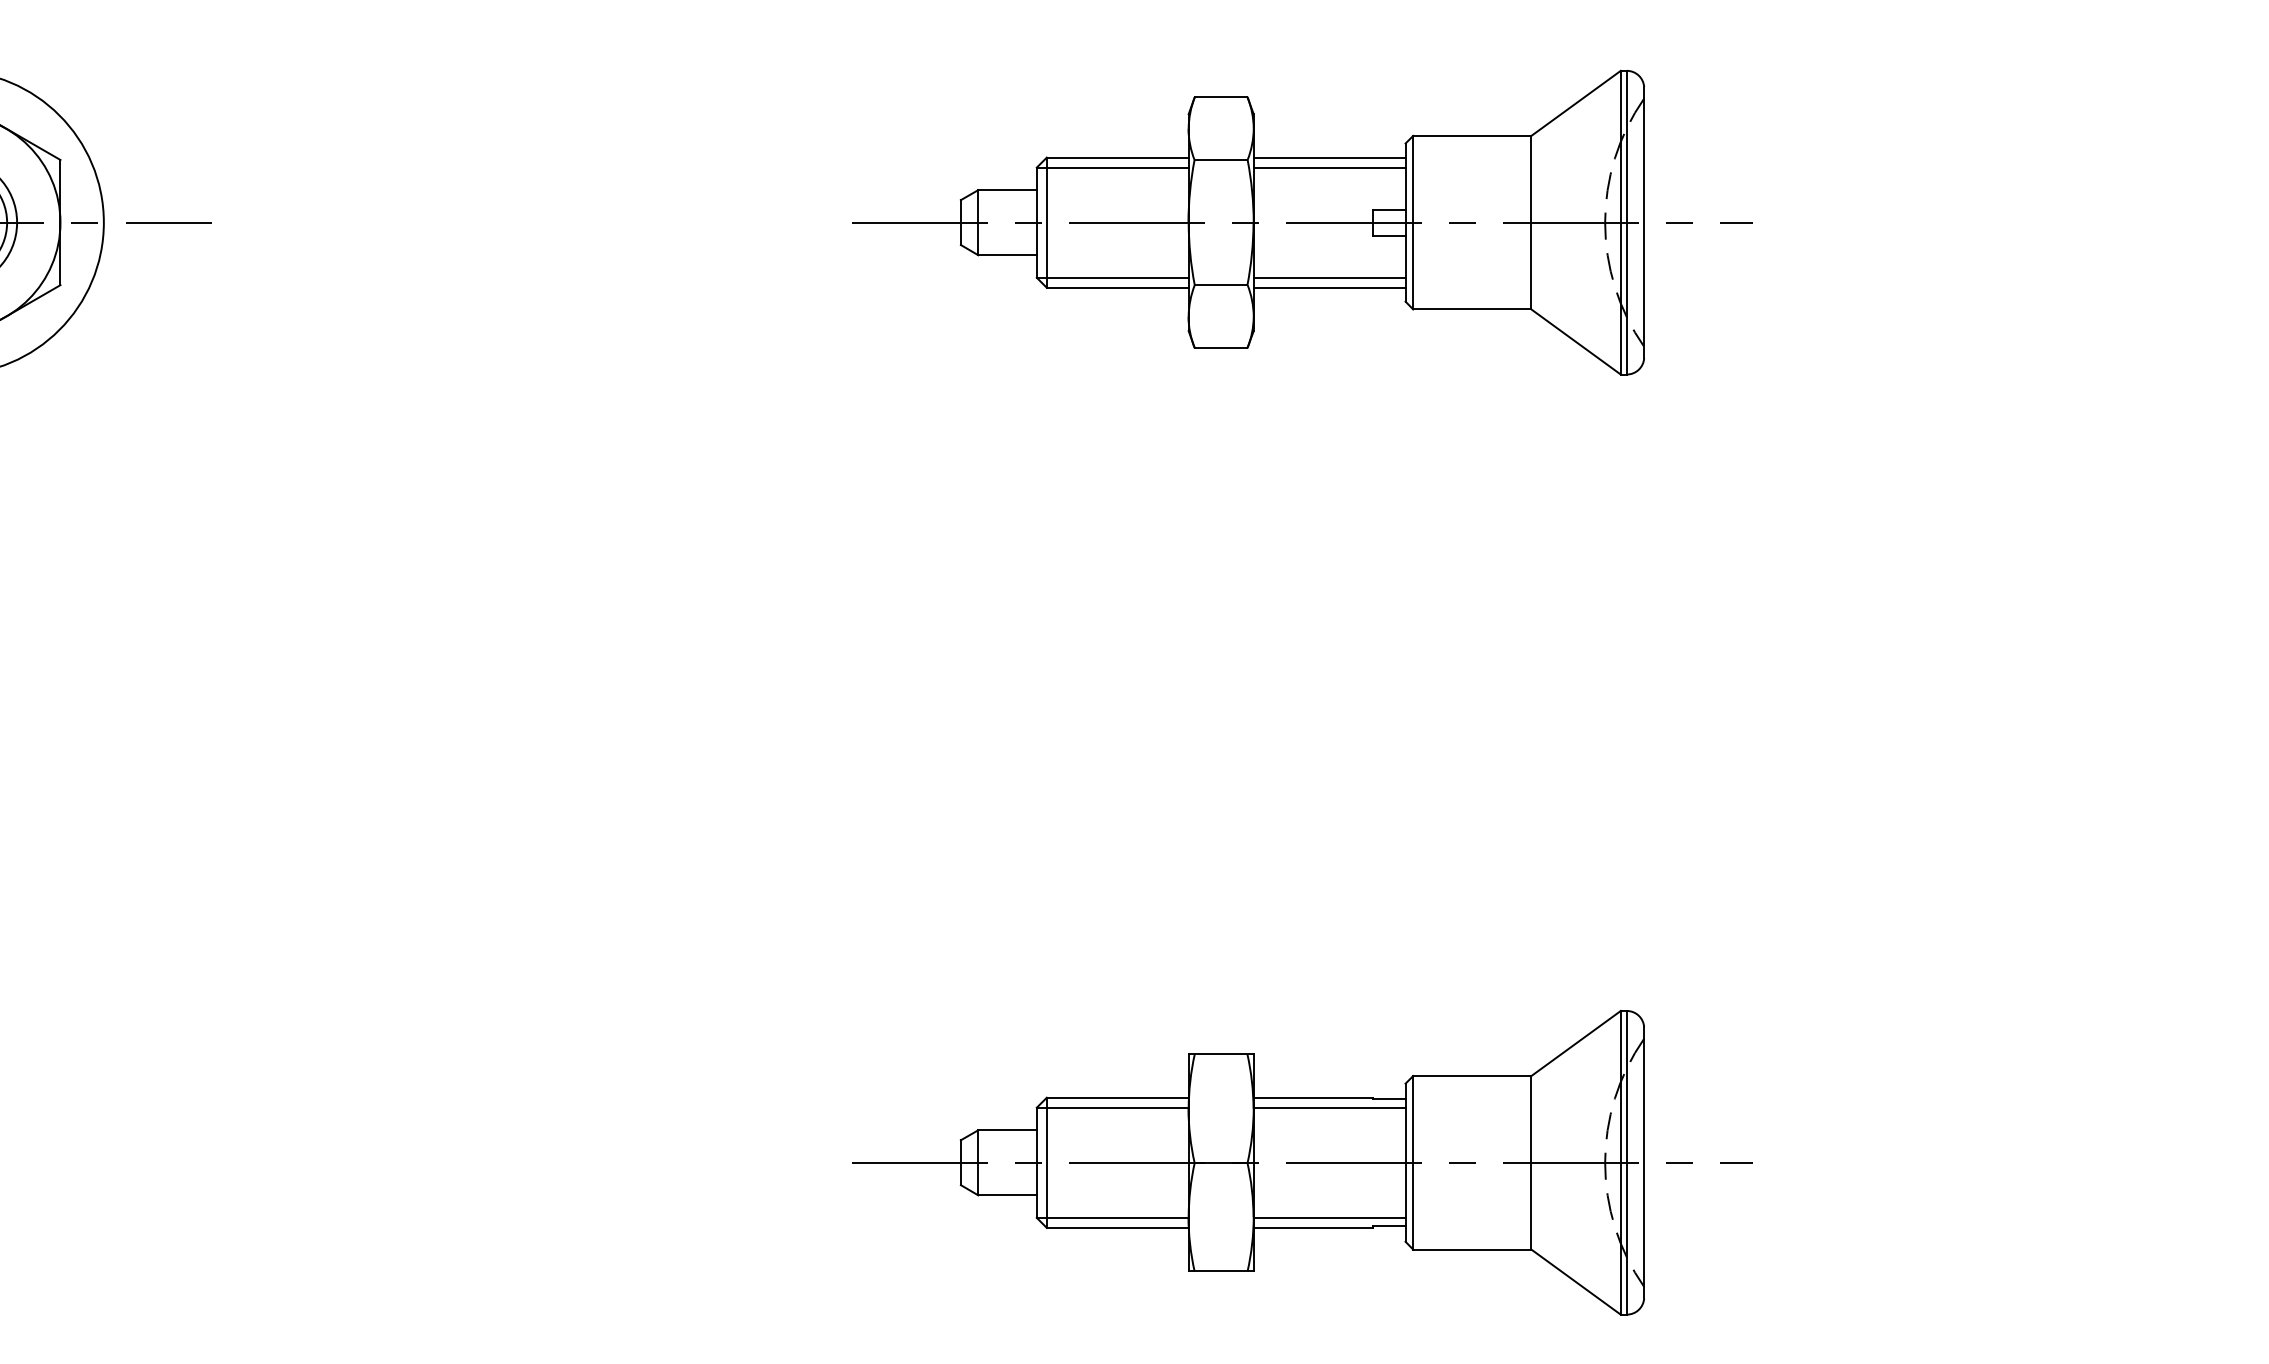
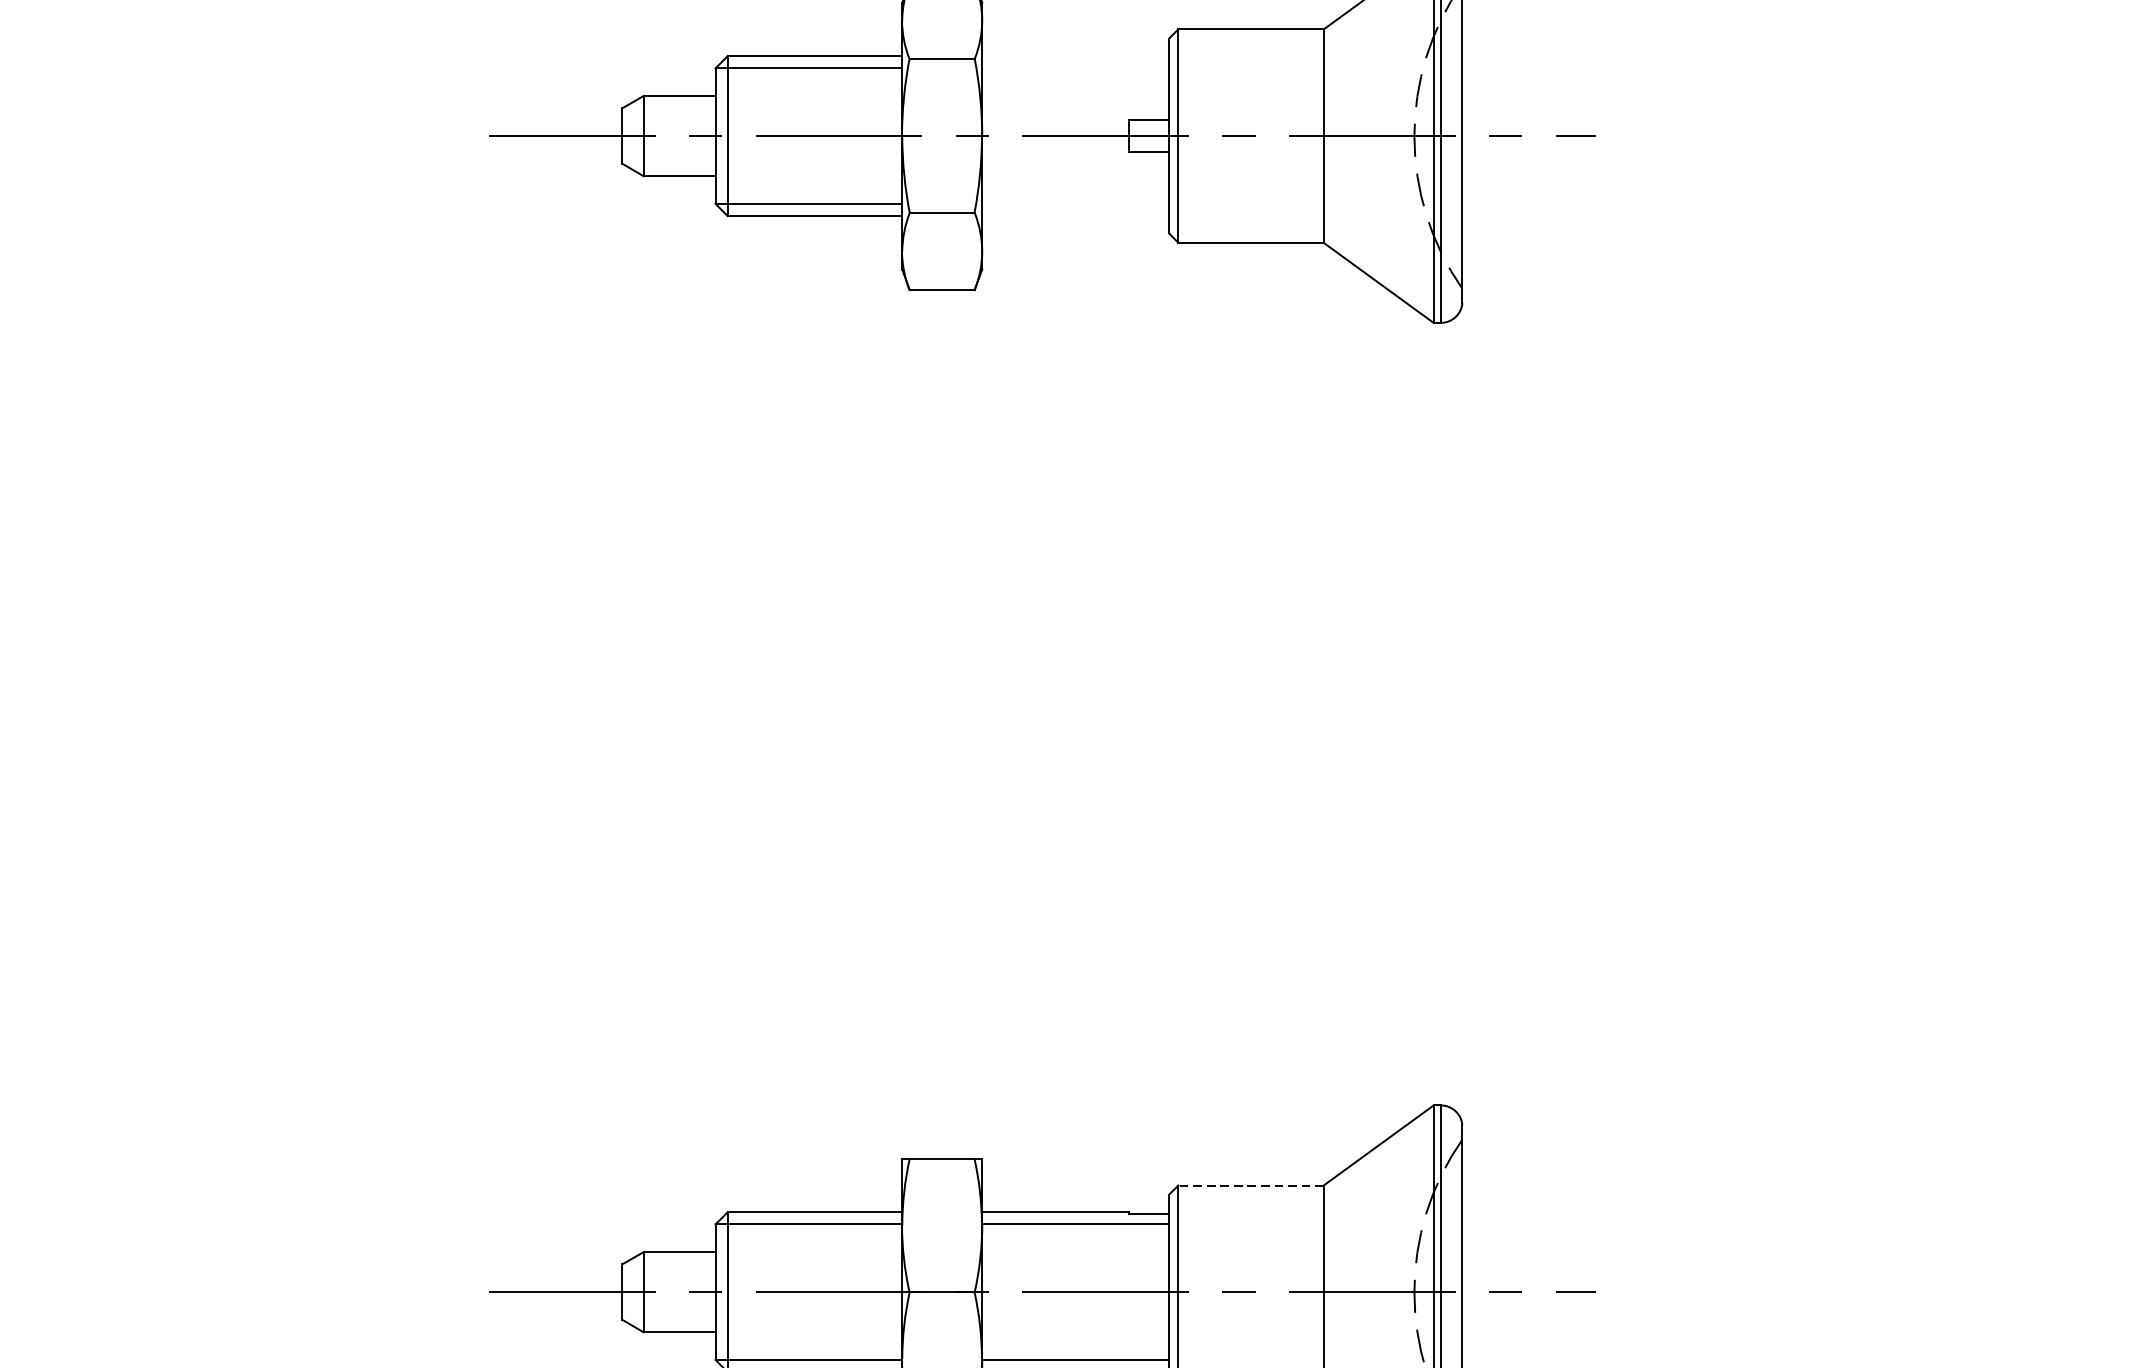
line: (1329, 157) -> (1075, 55), removed
line: (1329, 167) -> (1075, 68), removed
line: (1329, 277) -> (1075, 203), removed
line: (1329, 287) -> (1075, 215), removed
line: (1471, 1076) -> (1250, 1186), solid -> dashed

